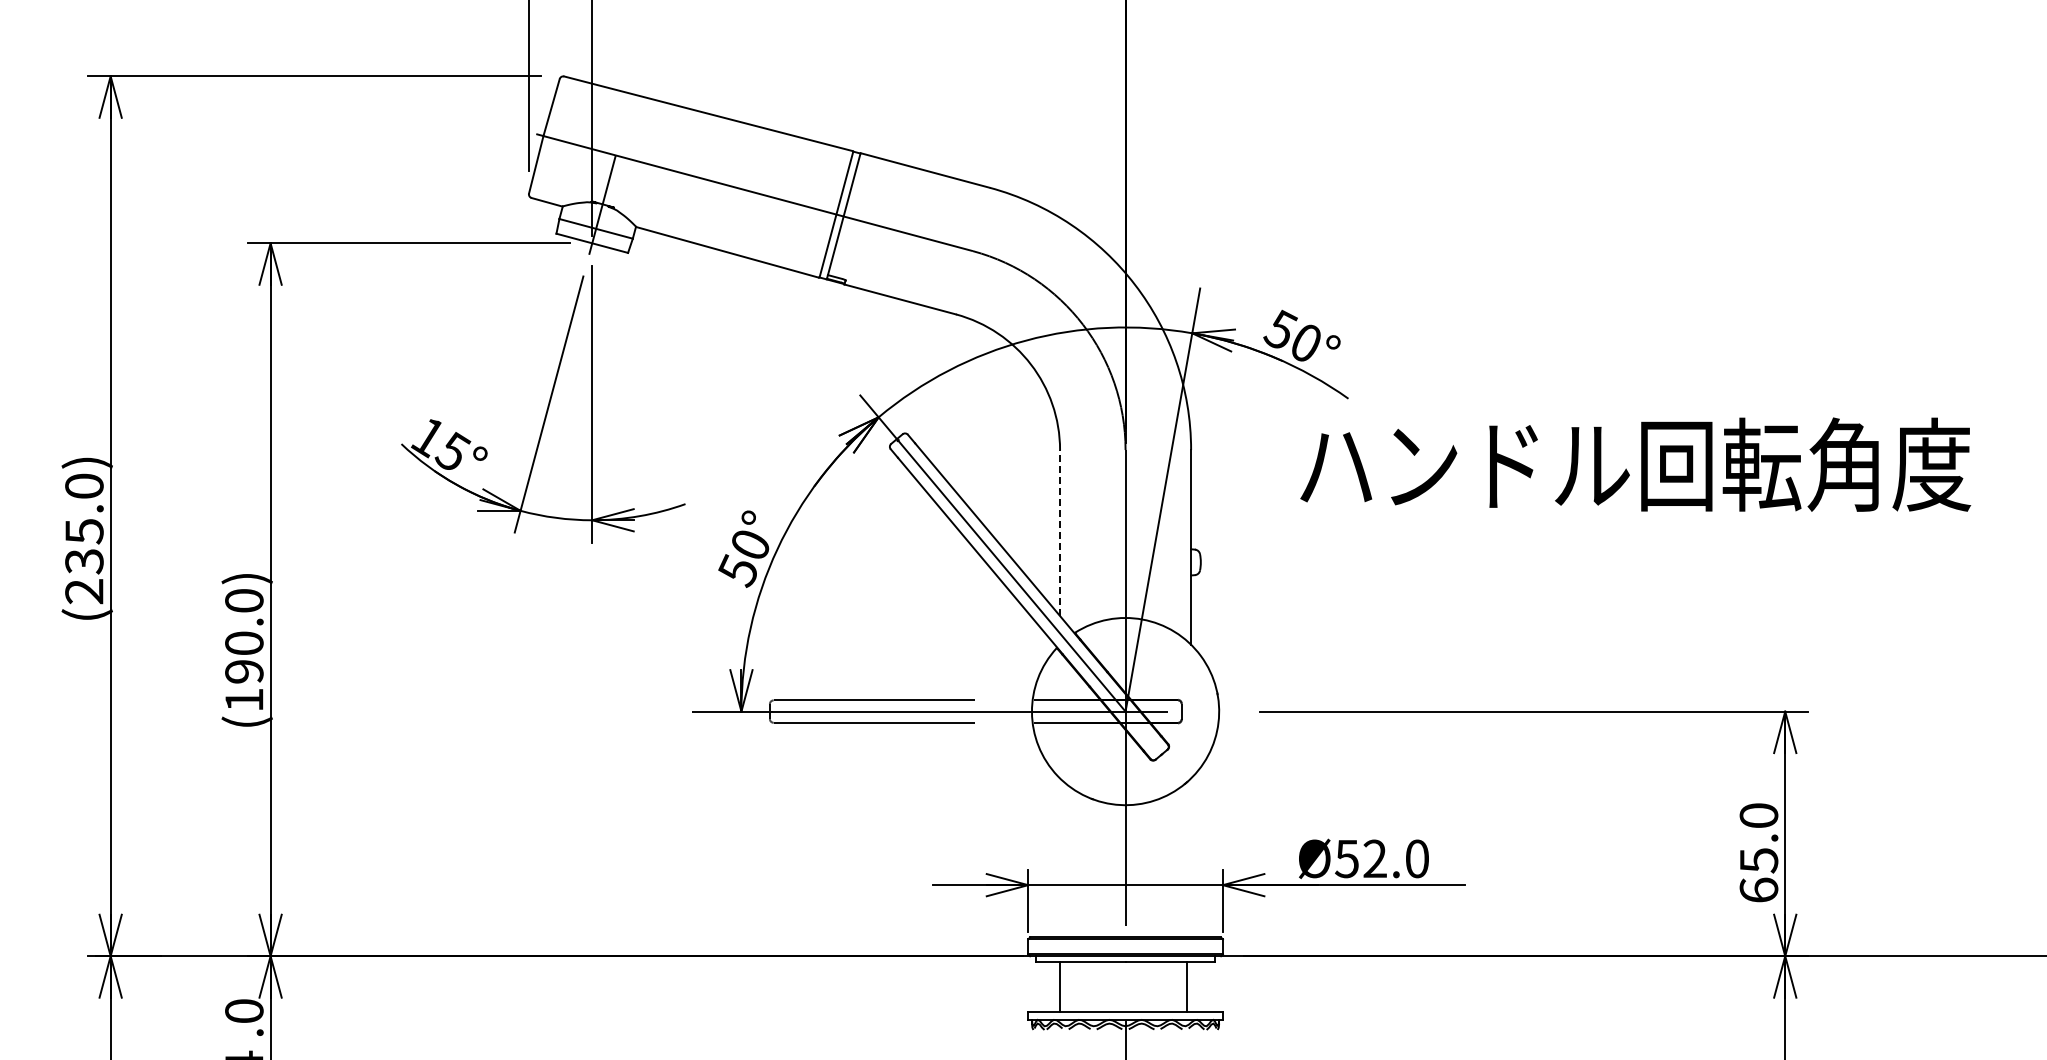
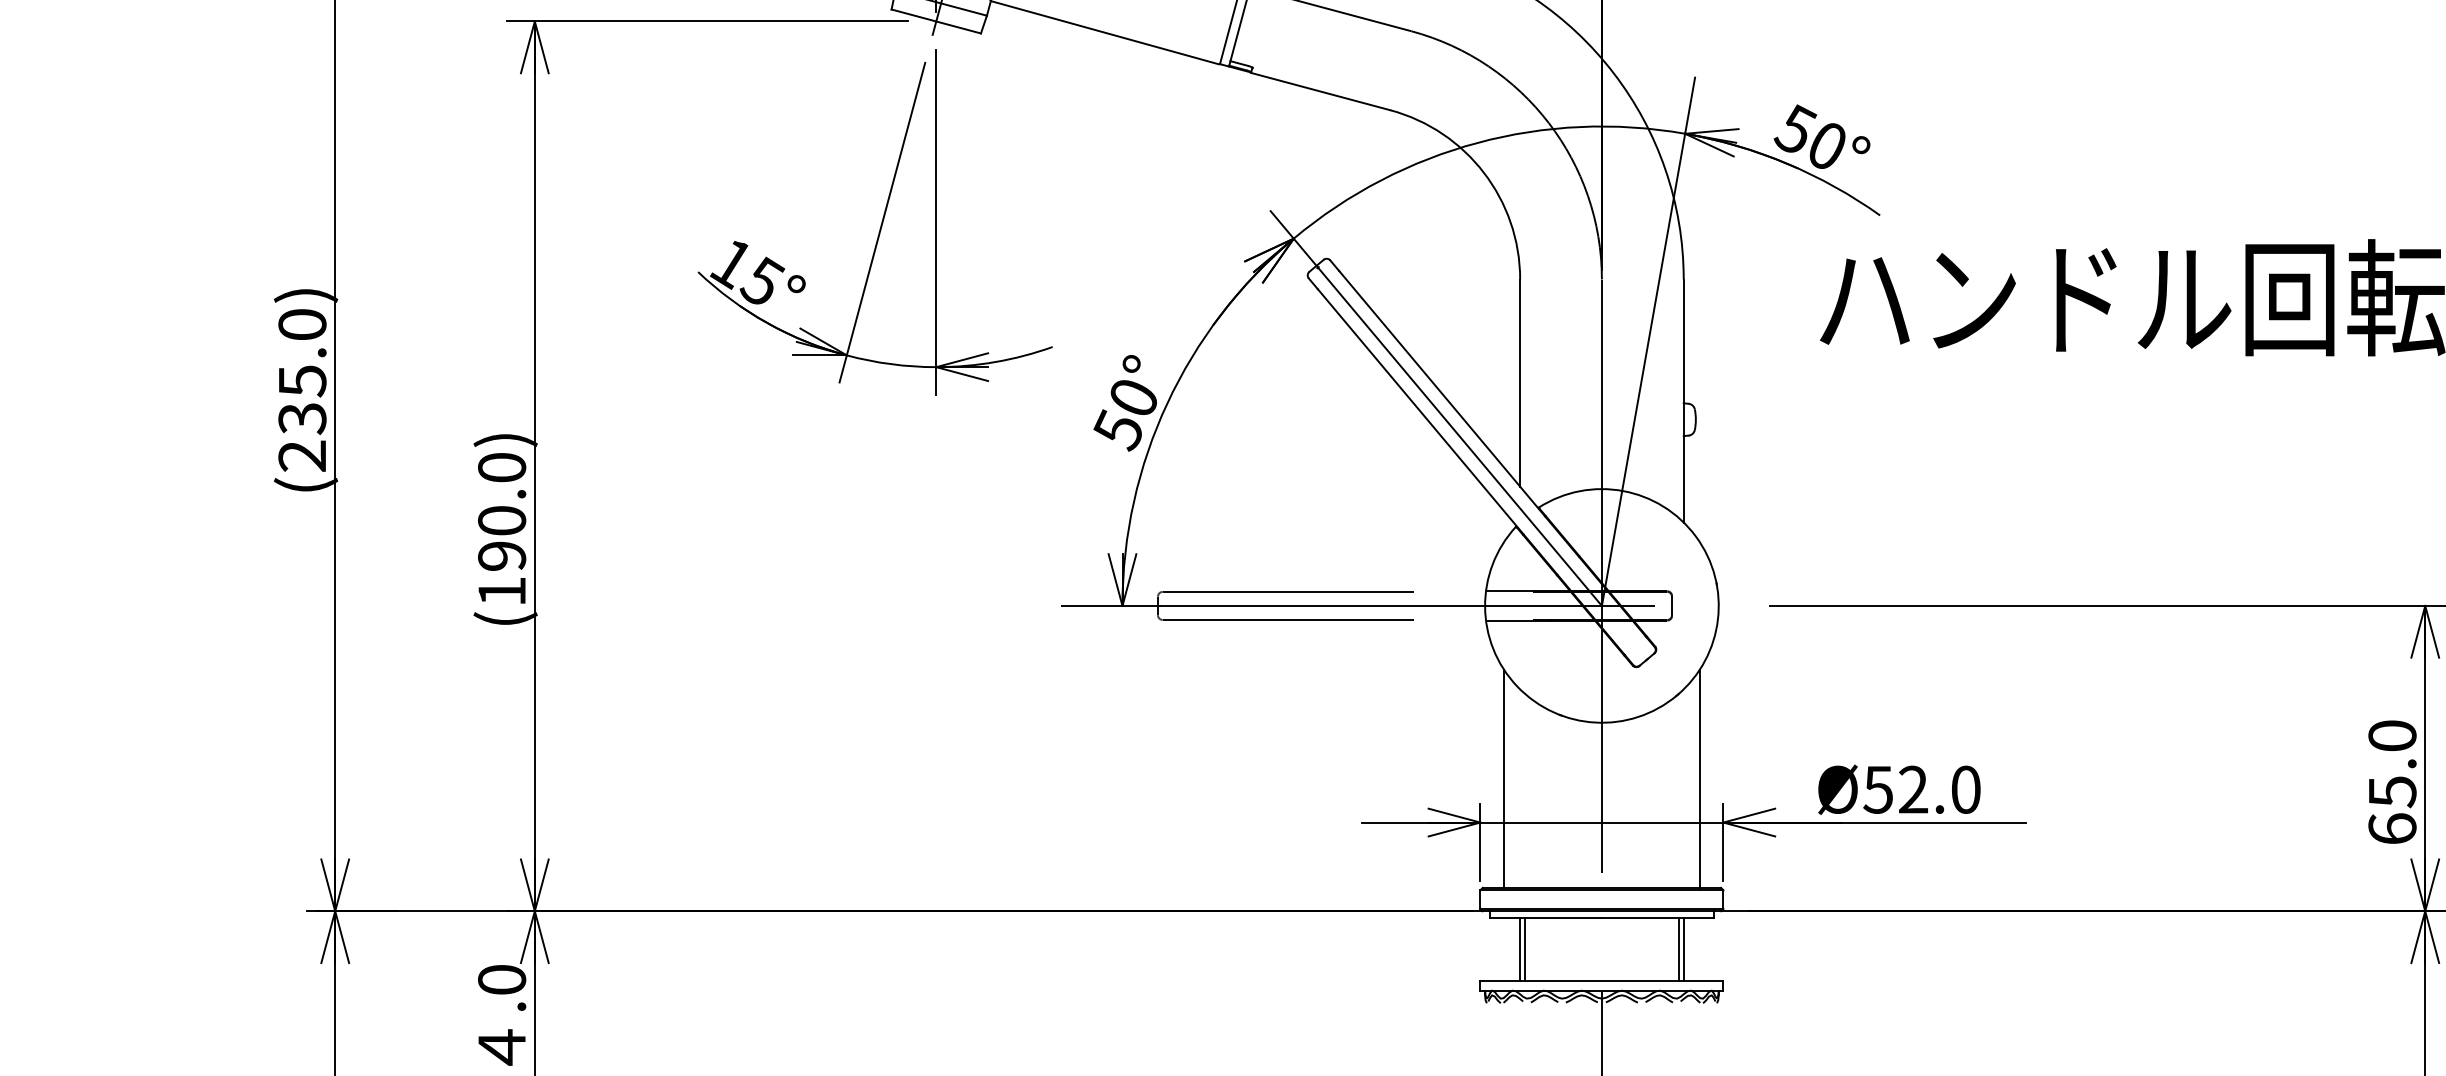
line: (1060, 533) -> (1520, 383), dashed -> solid
line: (1047, 849) -> (1504, 778), added
line: (1203, 849) -> (1699, 778), added
line: (1063, 986) -> (1524, 949), added
line: (1191, 986) -> (1684, 949), added

